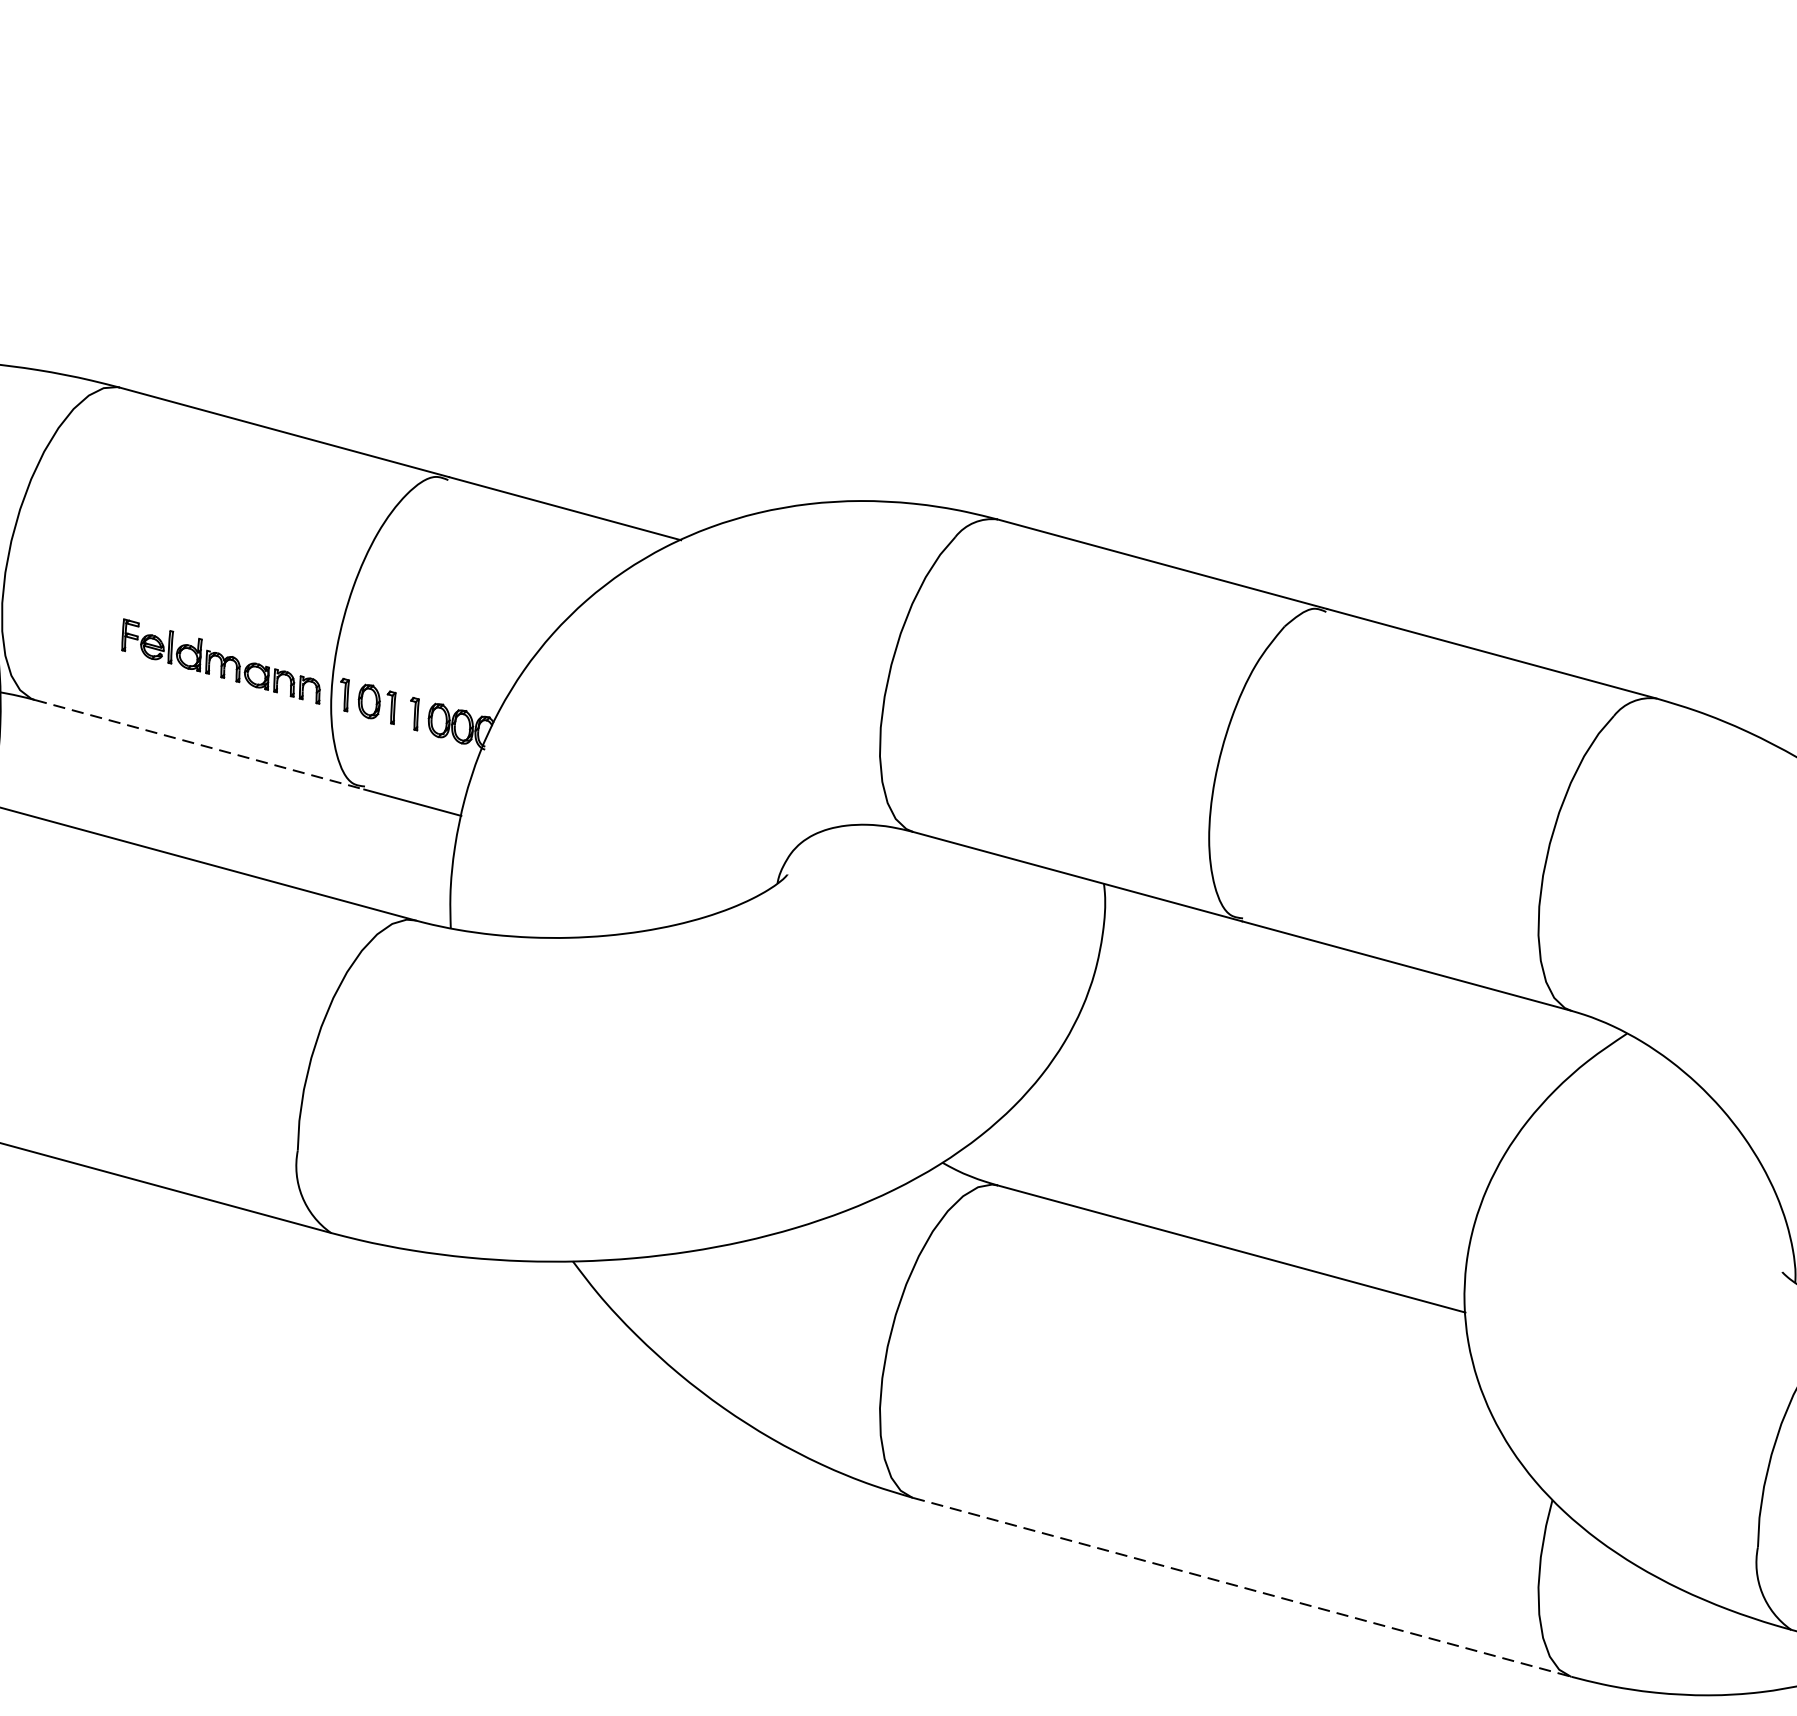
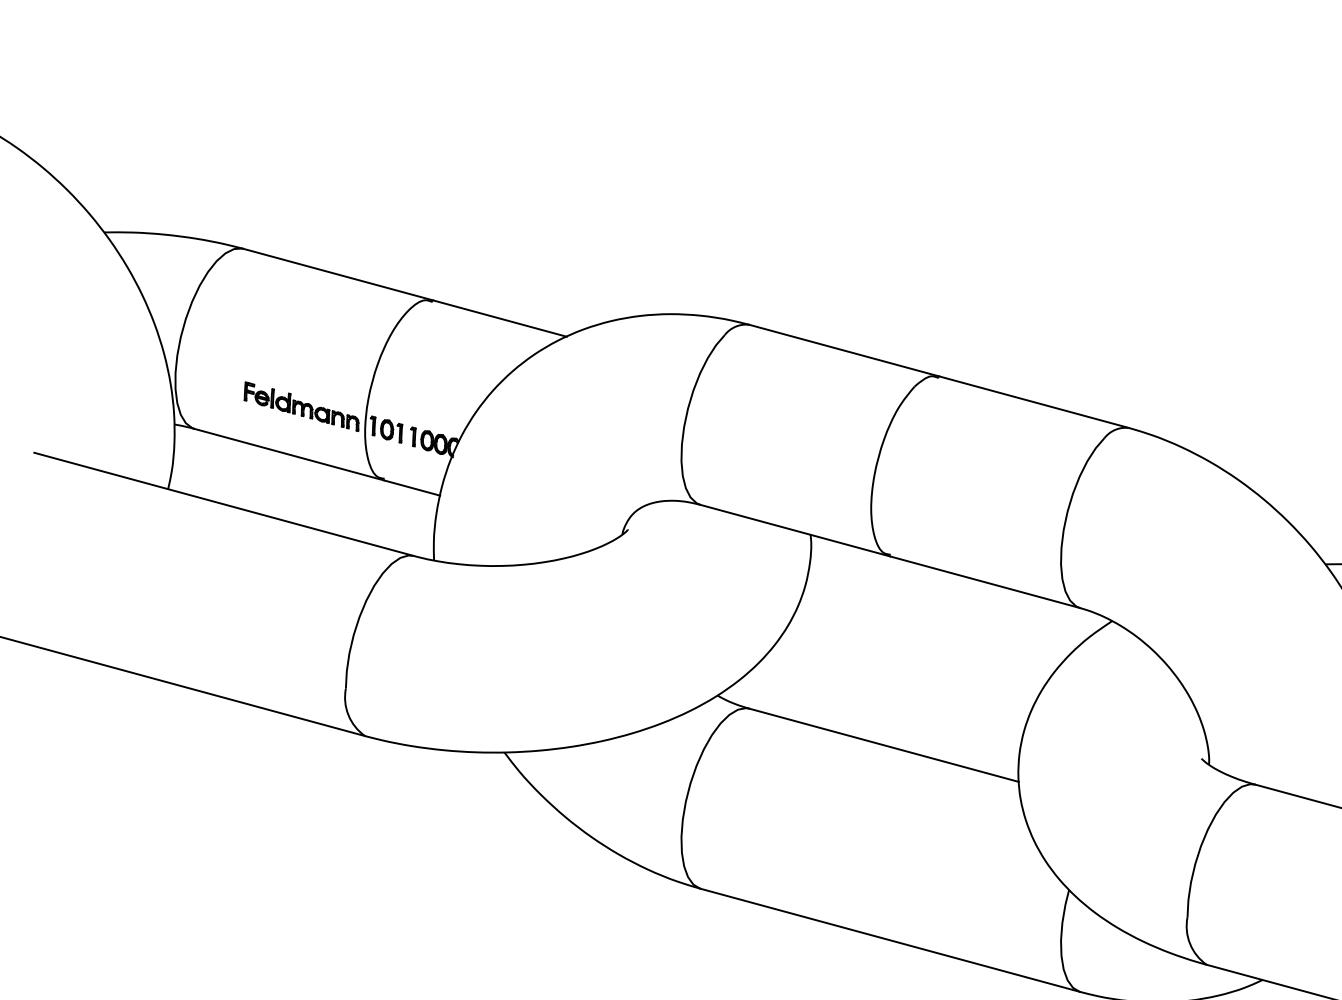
line: (199, 744) -> (289, 454), dashed -> solid
line: (1242, 1587) -> (890, 940), dashed -> solid

